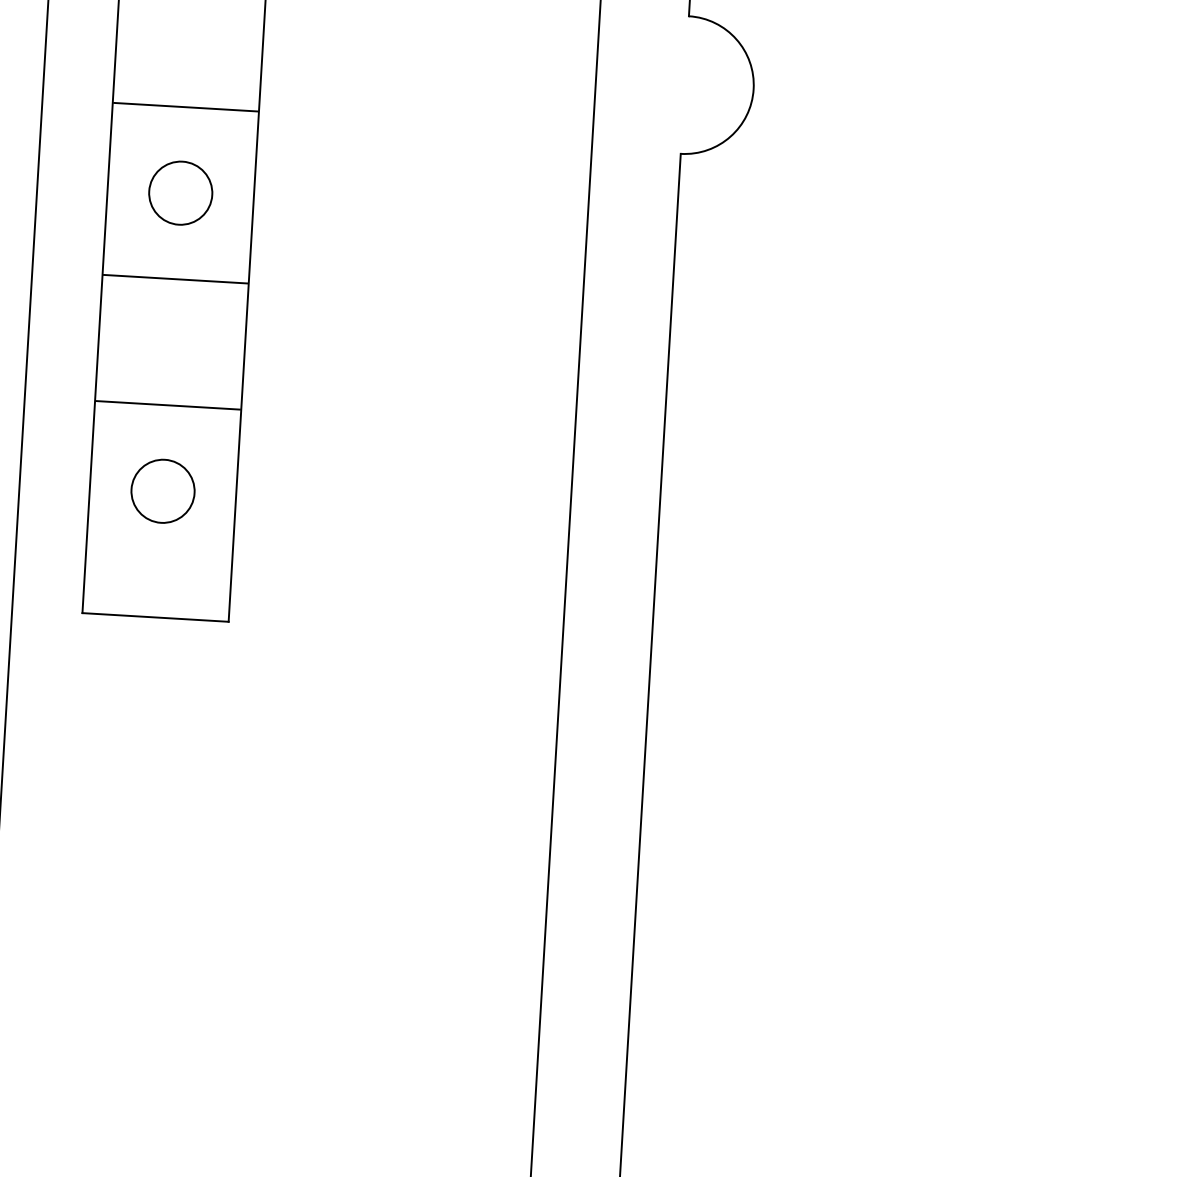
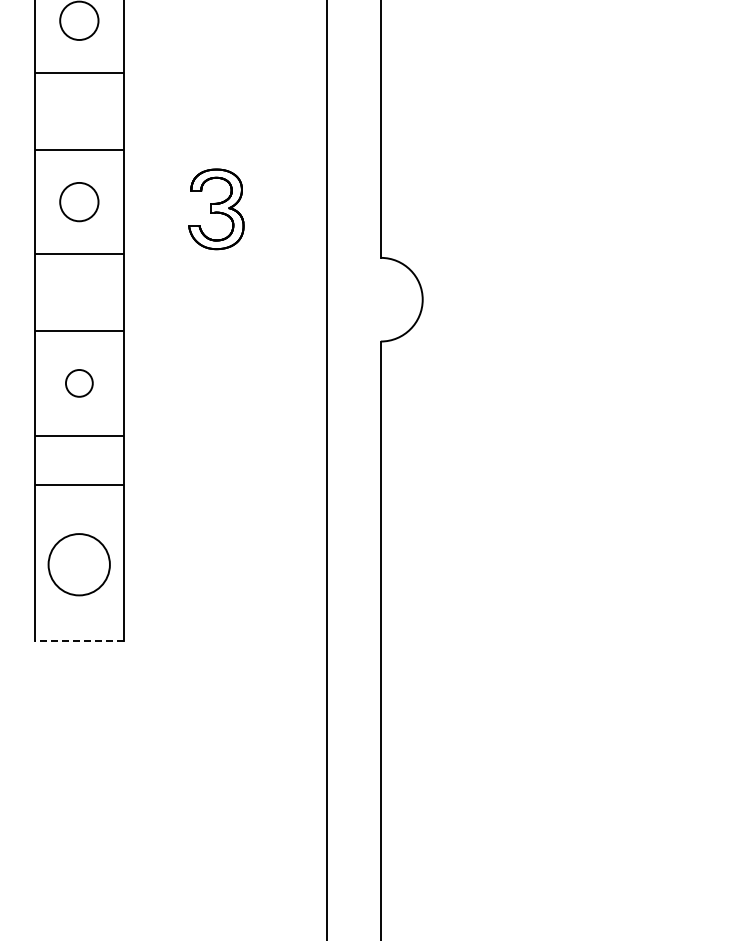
circle: (180, 193) -> (79, 383), size x0.7
line: (166, 405) -> (78, 485), moved
circle: (163, 491) -> (79, 564), size x1.6
line: (154, 617) -> (78, 641), solid -> dashed

